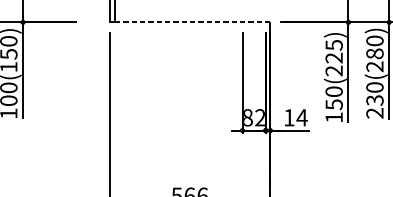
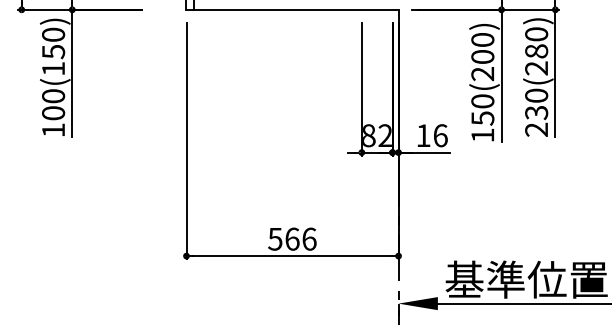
line: (192, 22) -> (296, 9), dashed -> solid
text: (333, 51) -> (482, 48), 150(225) -> 150(200)
text: (302, 117) -> (440, 135), 14 -> 16

